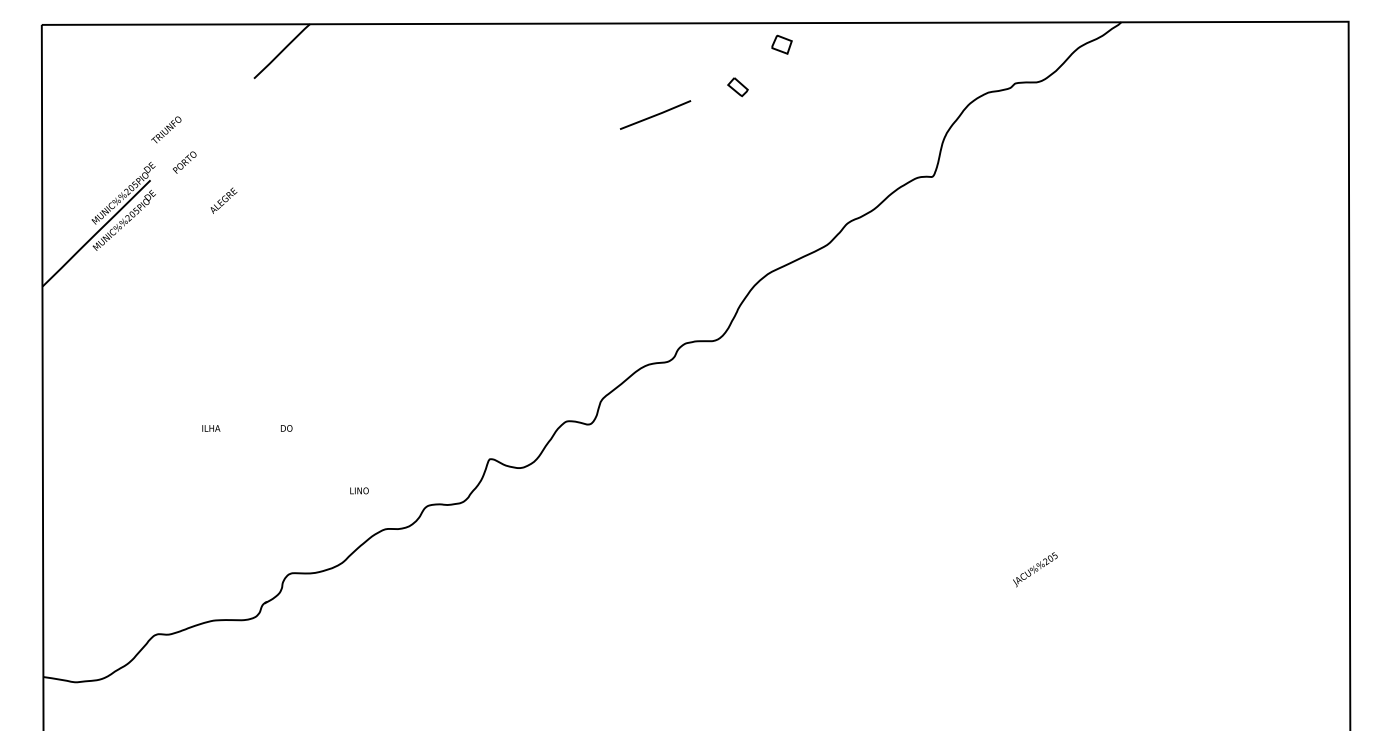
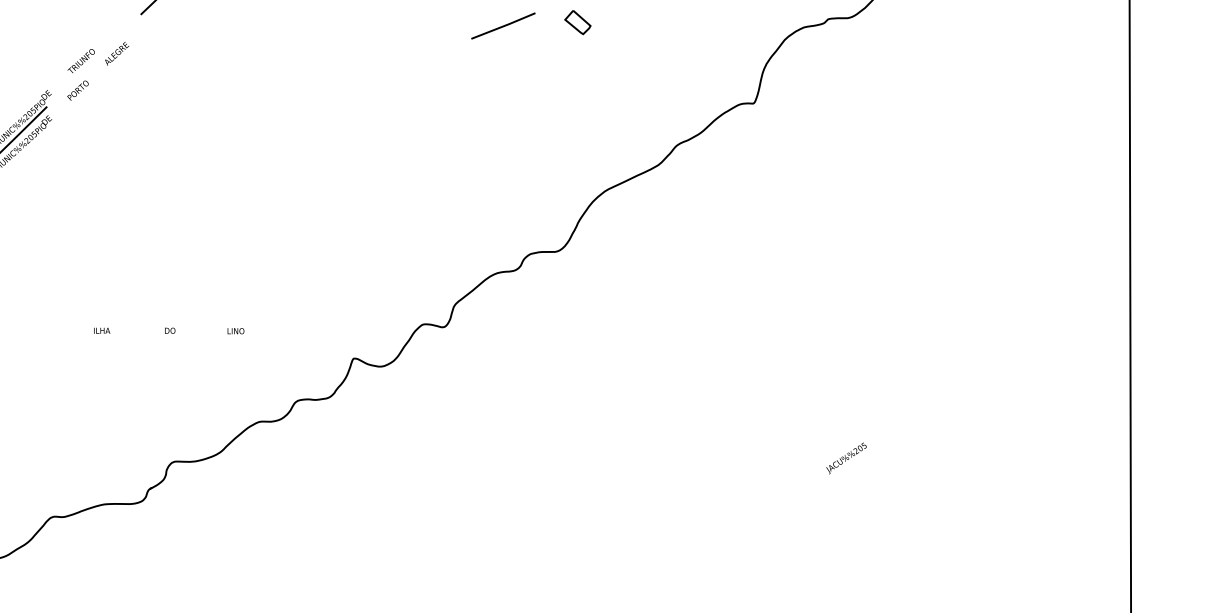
part: (737, 86) -> (577, 21), size x1.43
line: (655, 114) -> (503, 25), moved
text: (166, 129) -> (81, 60), moved
text: (223, 200) -> (116, 53), moved
text: (359, 490) -> (235, 330), moved

